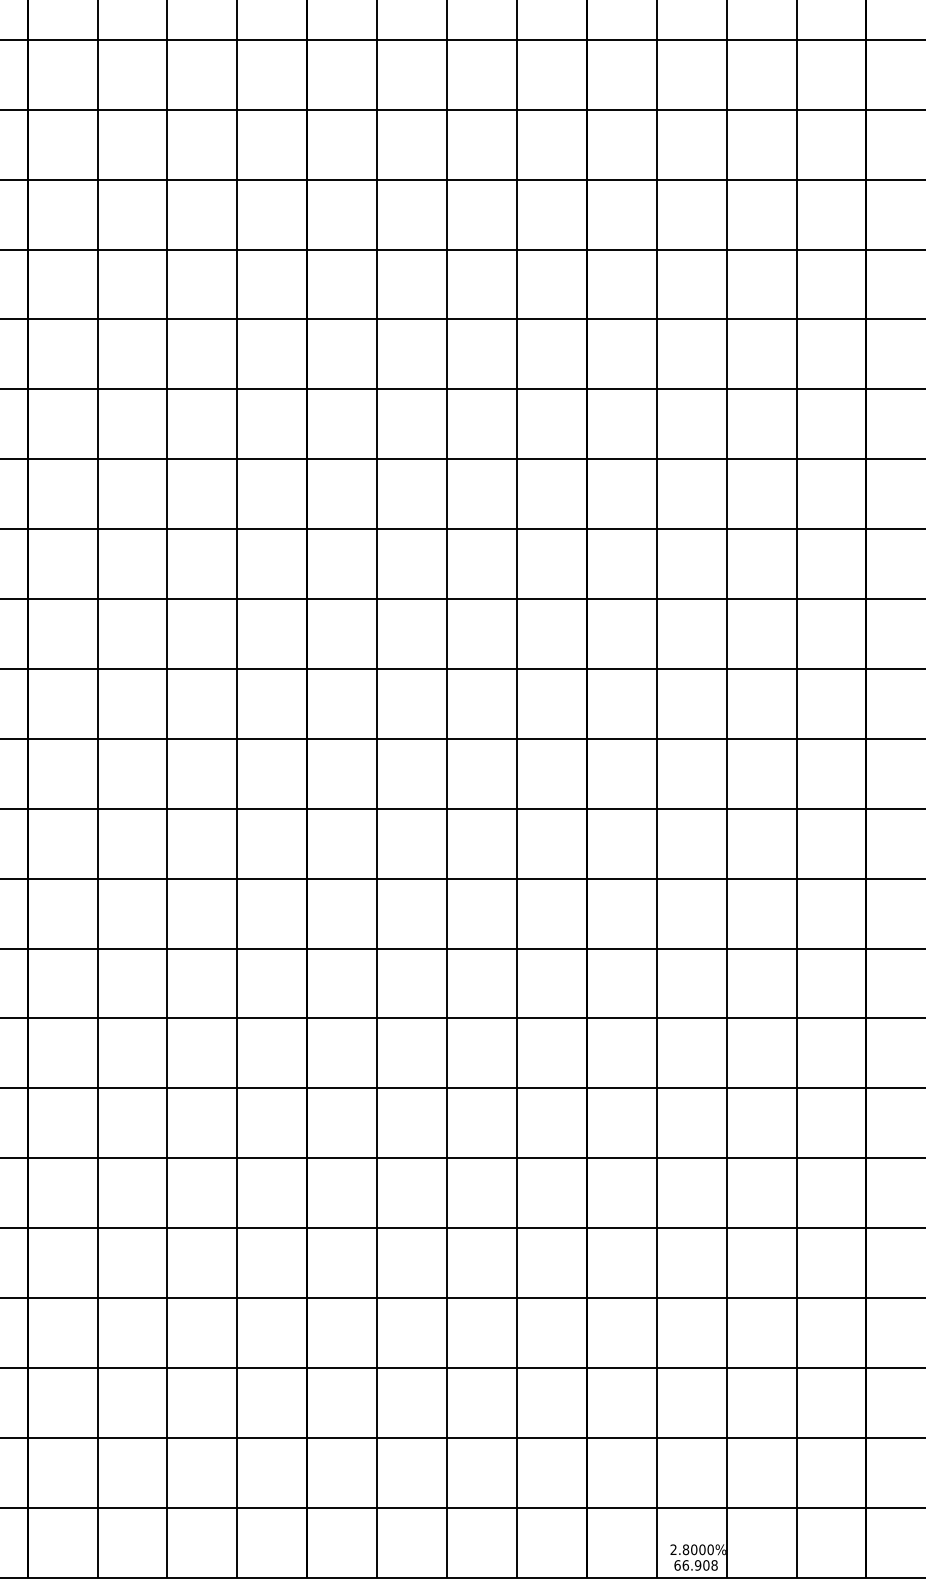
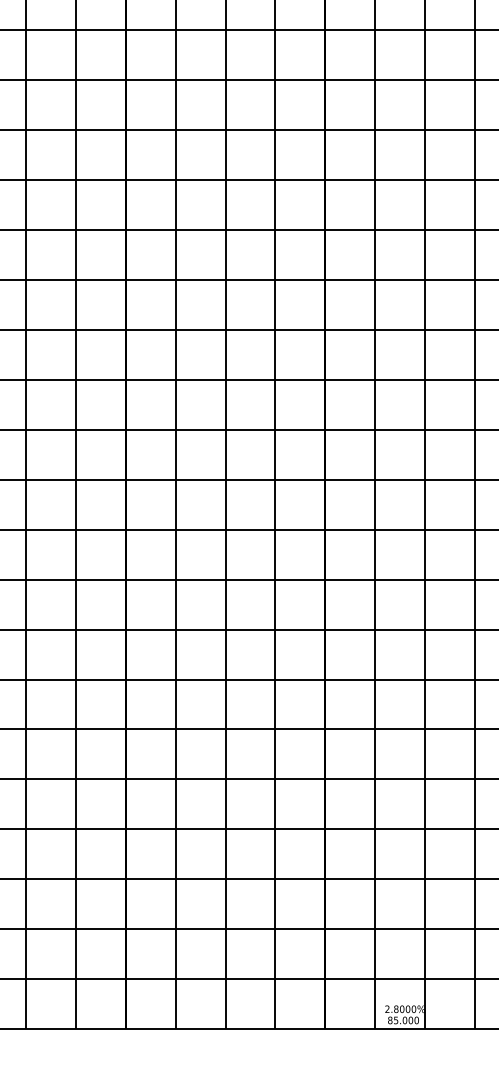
text: (695, 1565) -> (403, 1020), 66.908 -> 85.000

